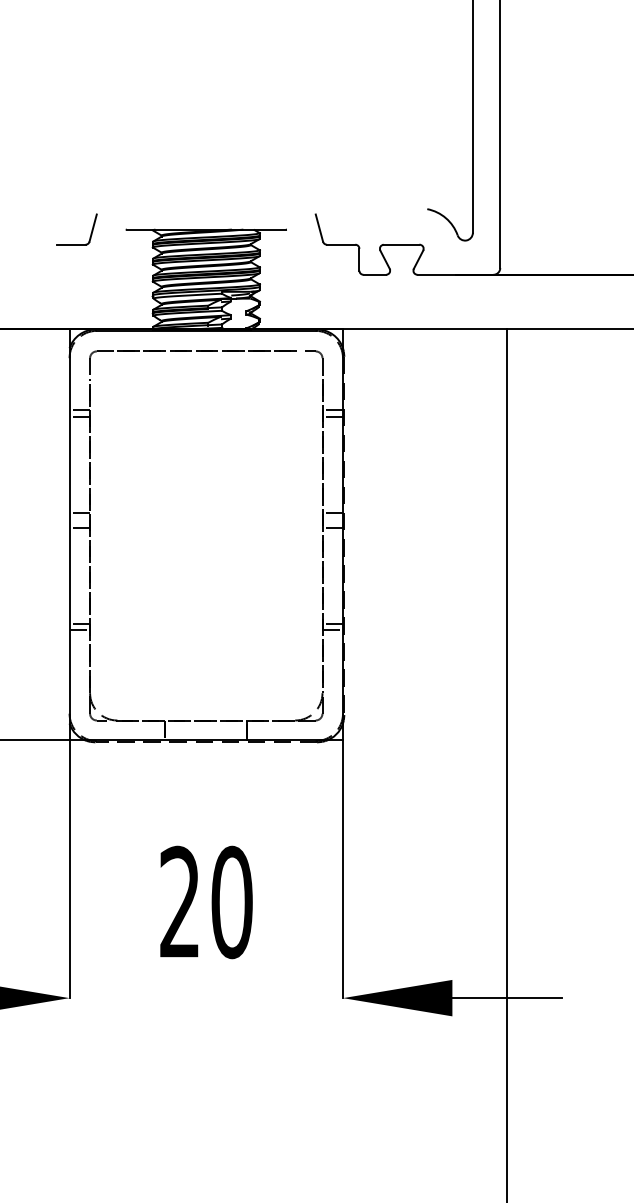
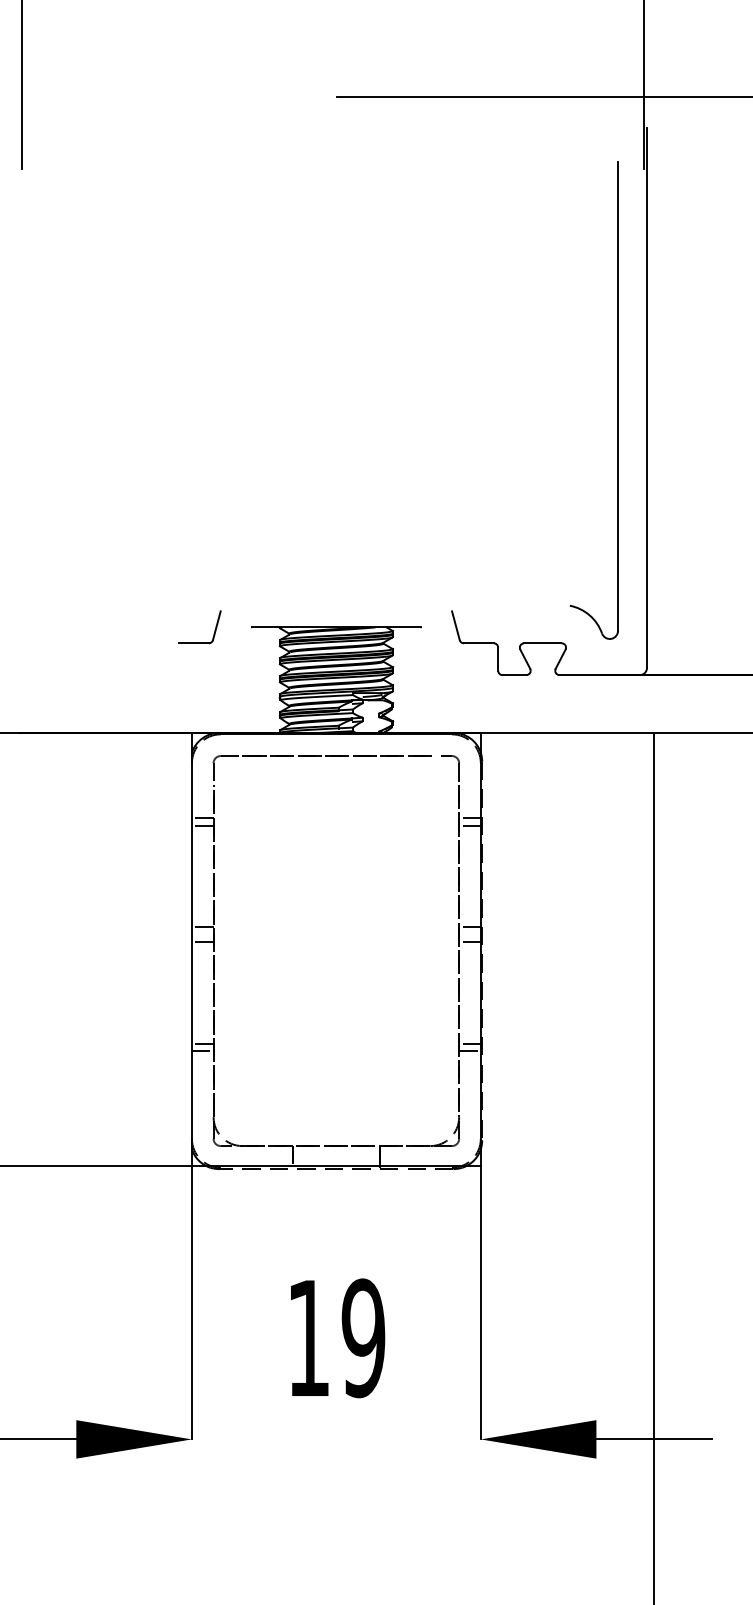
text: (206, 902) -> (336, 1338), 20 -> 19

